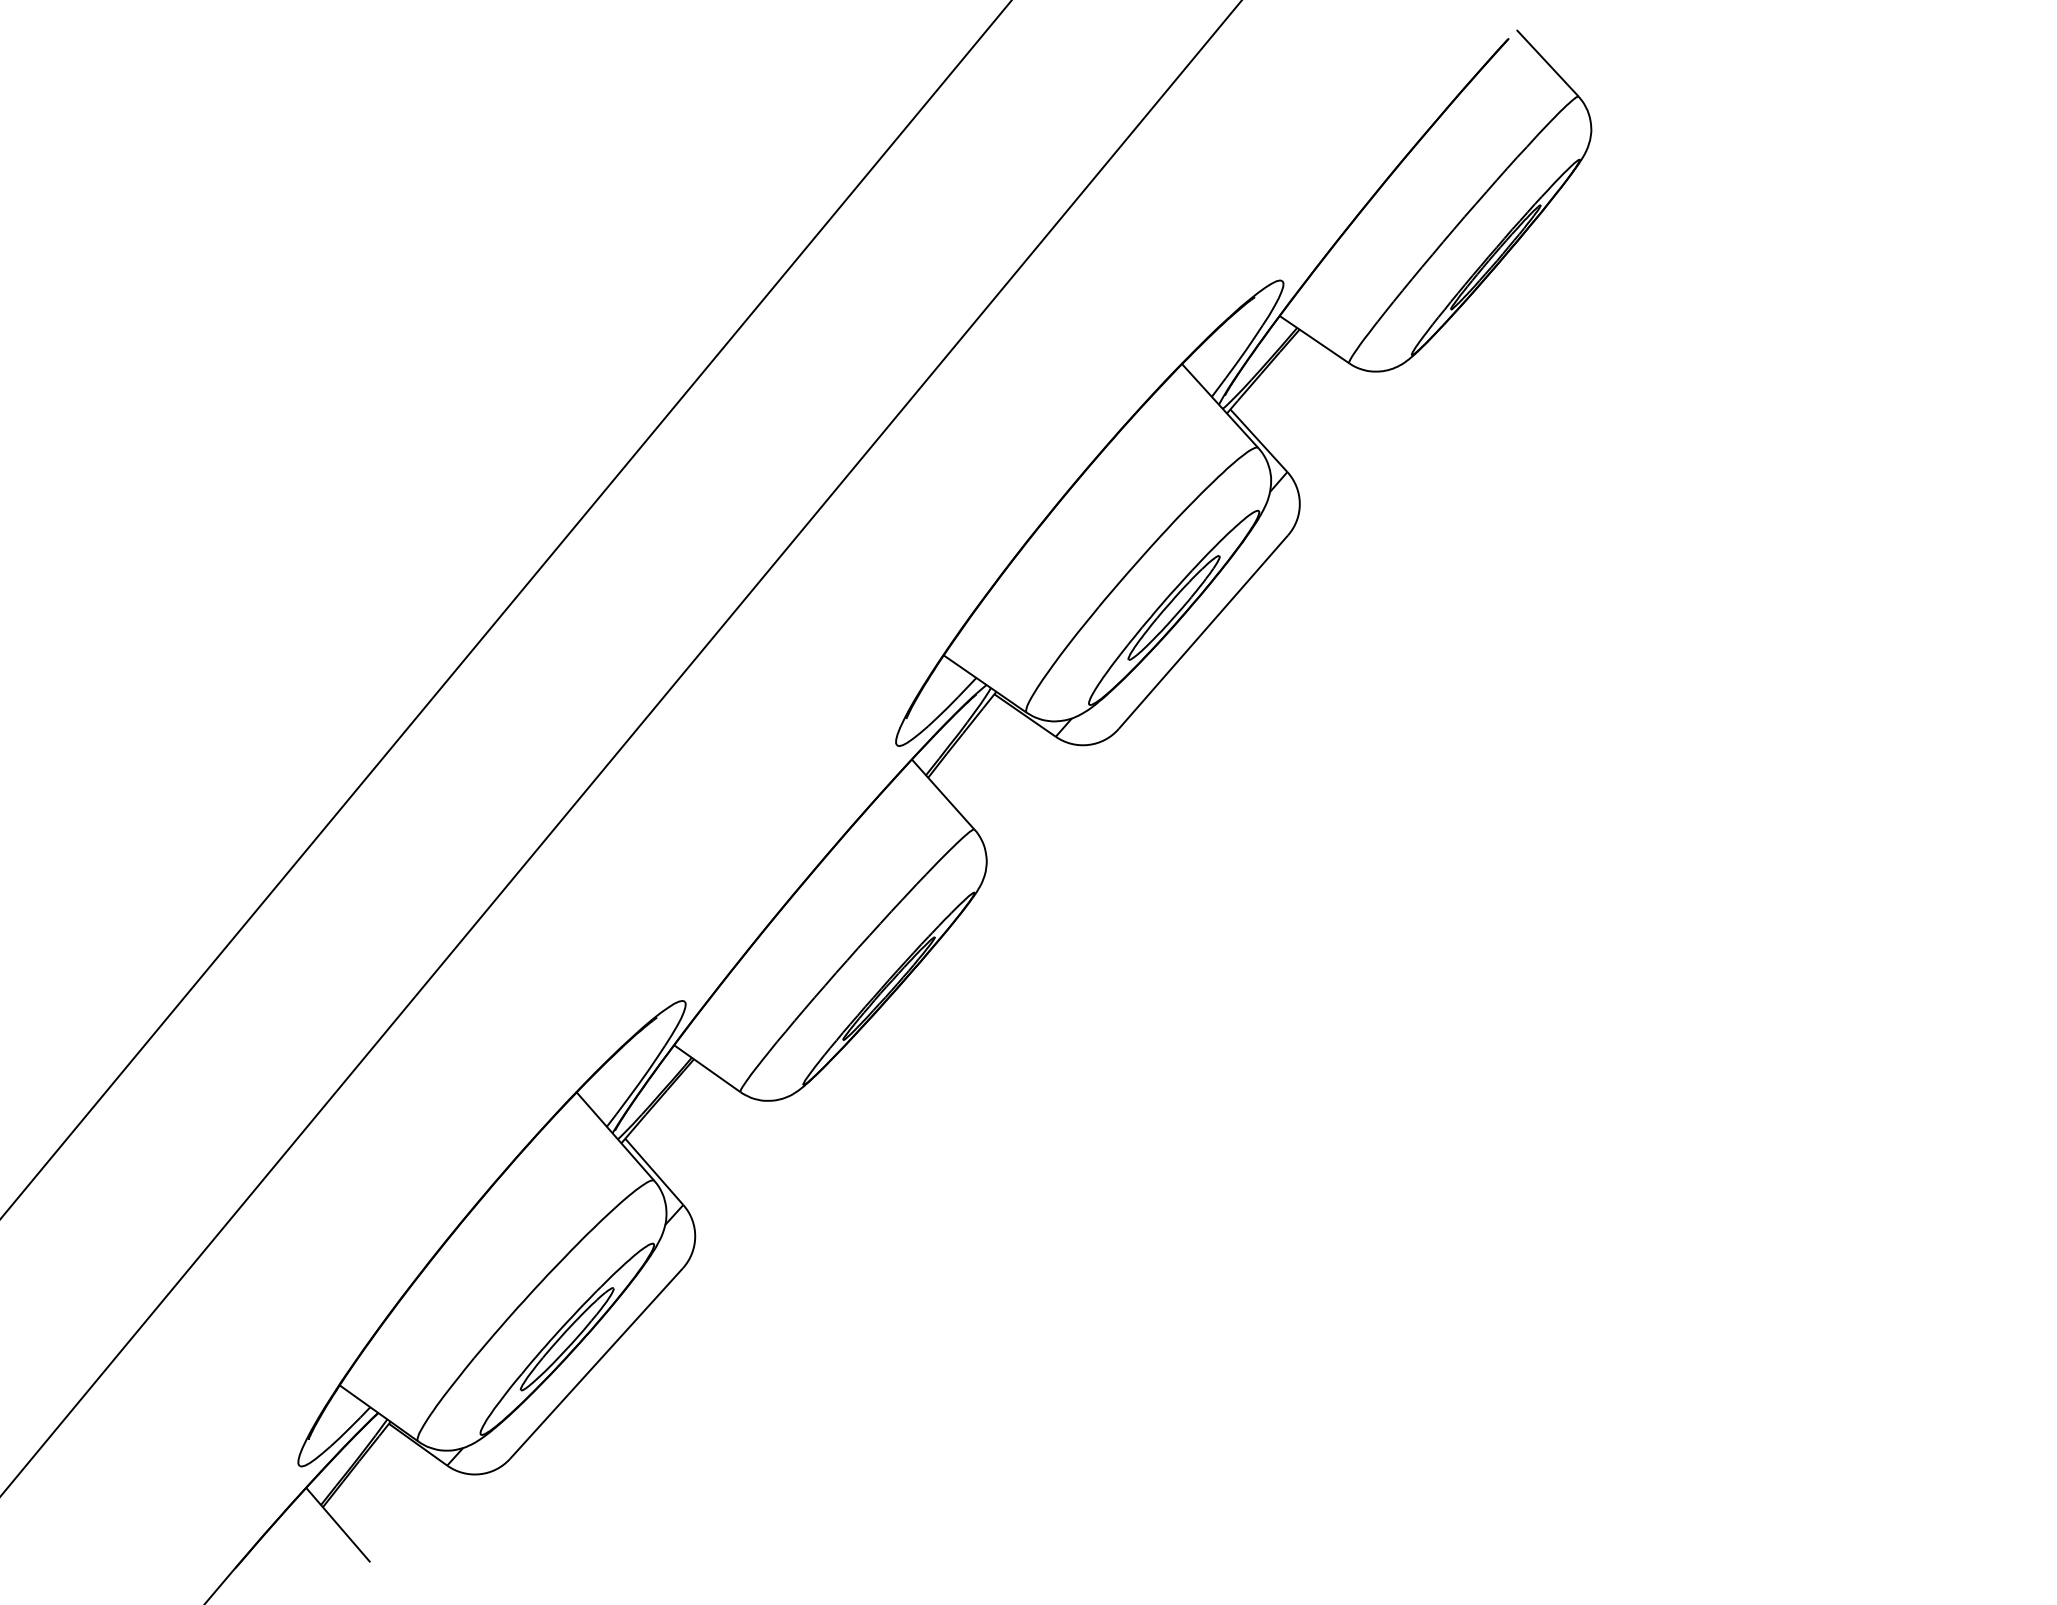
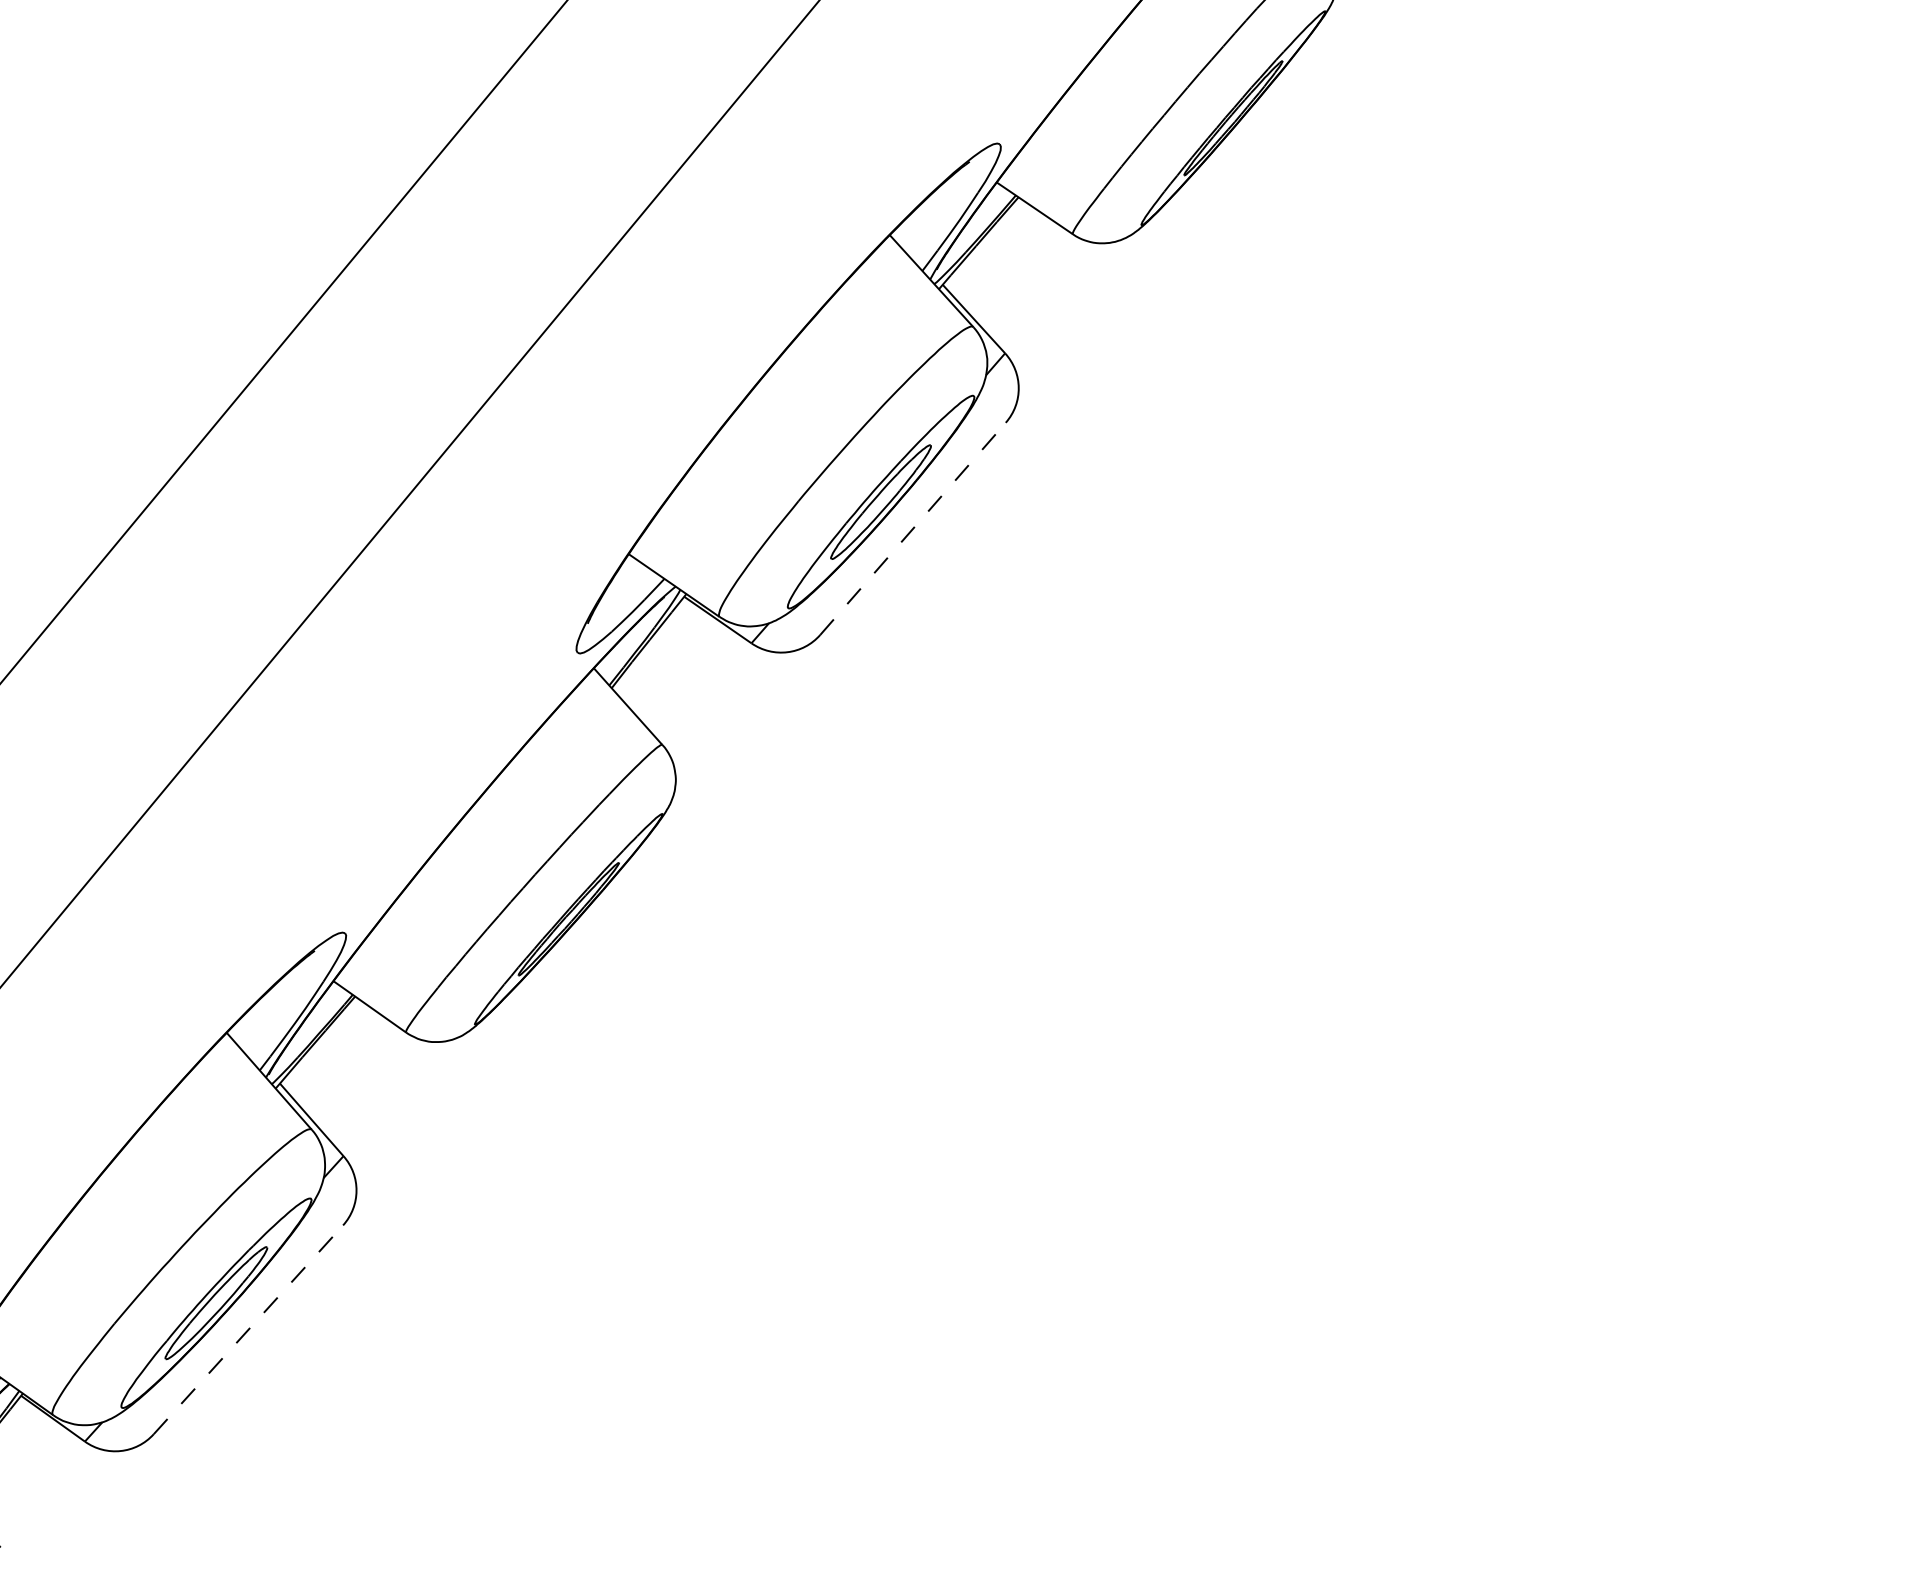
line: (1203, 632) -> (913, 529), solid -> dashed
line: (596, 1363) -> (248, 1329), solid -> dashed

